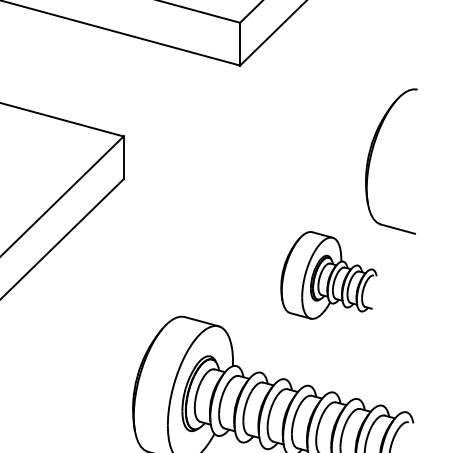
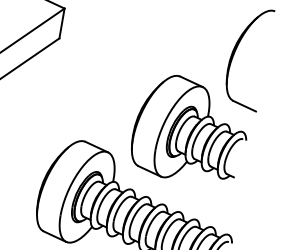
part: (328, 275) -> (190, 130), size x1.67

